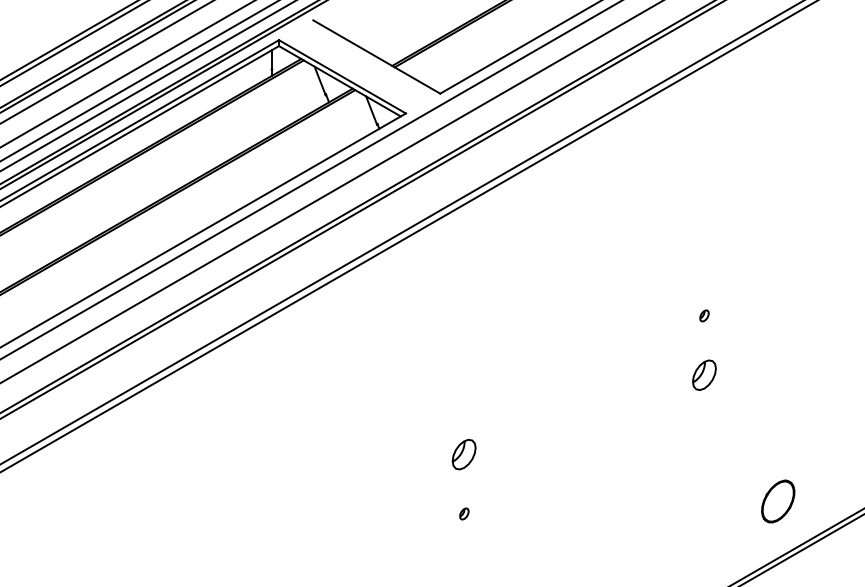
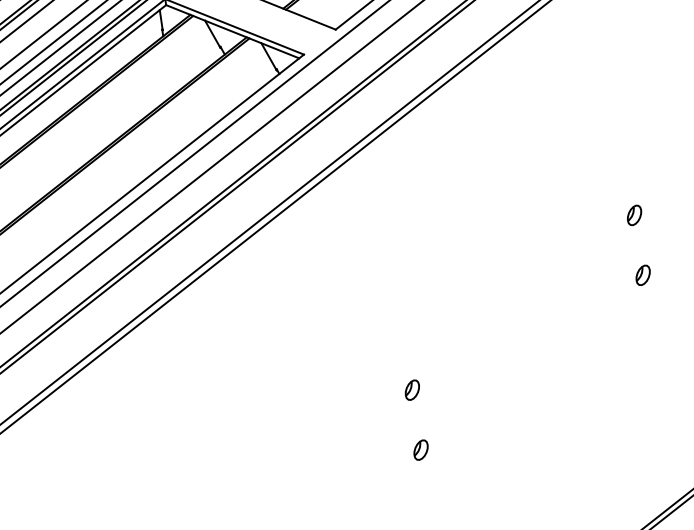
part: (704, 315) -> (634, 215), size x1.67
part: (704, 375) -> (643, 275), size x0.62
part: (464, 454) -> (412, 390), size x0.62
part: (464, 513) -> (421, 449), size x1.67

